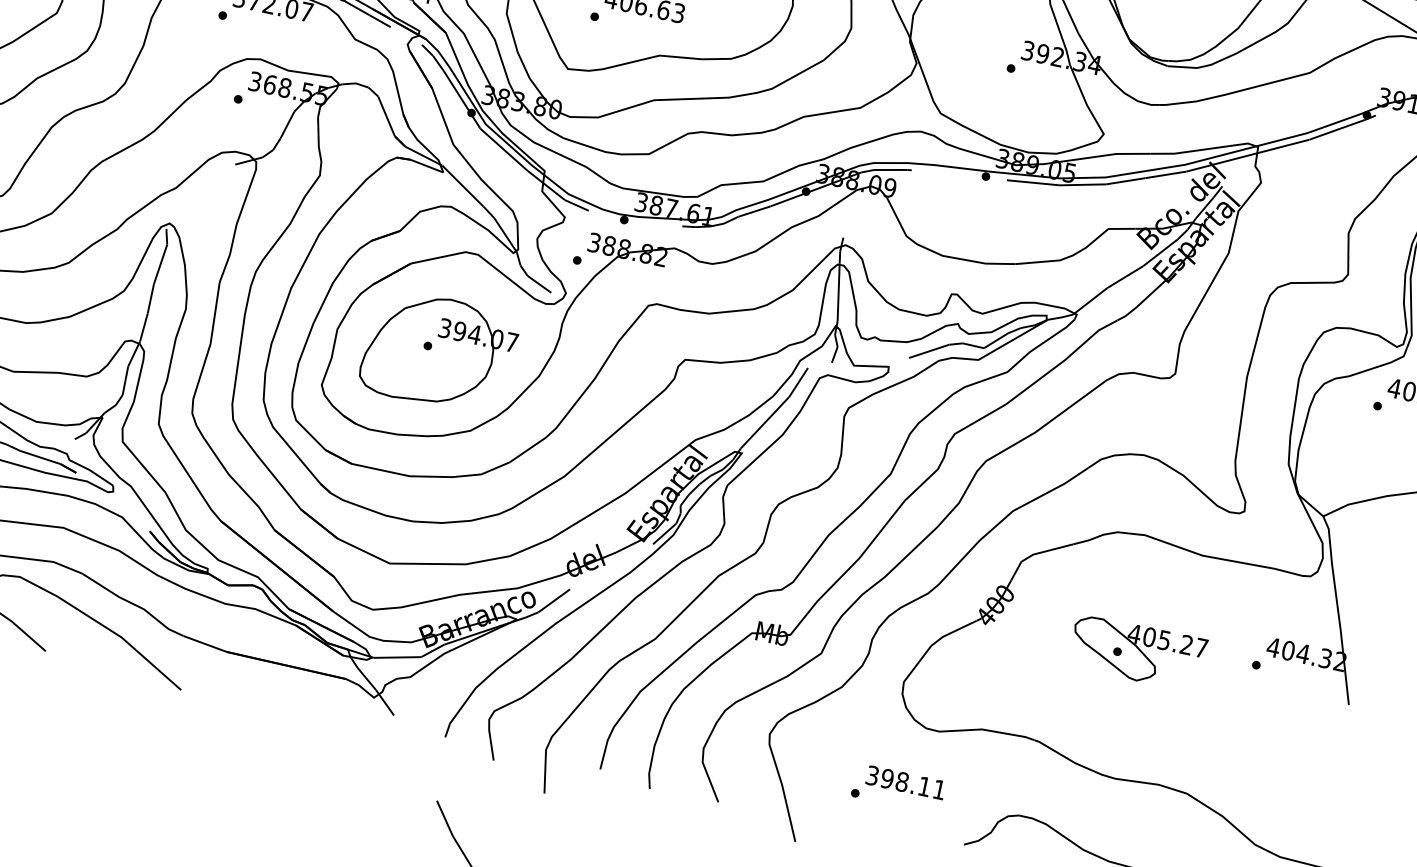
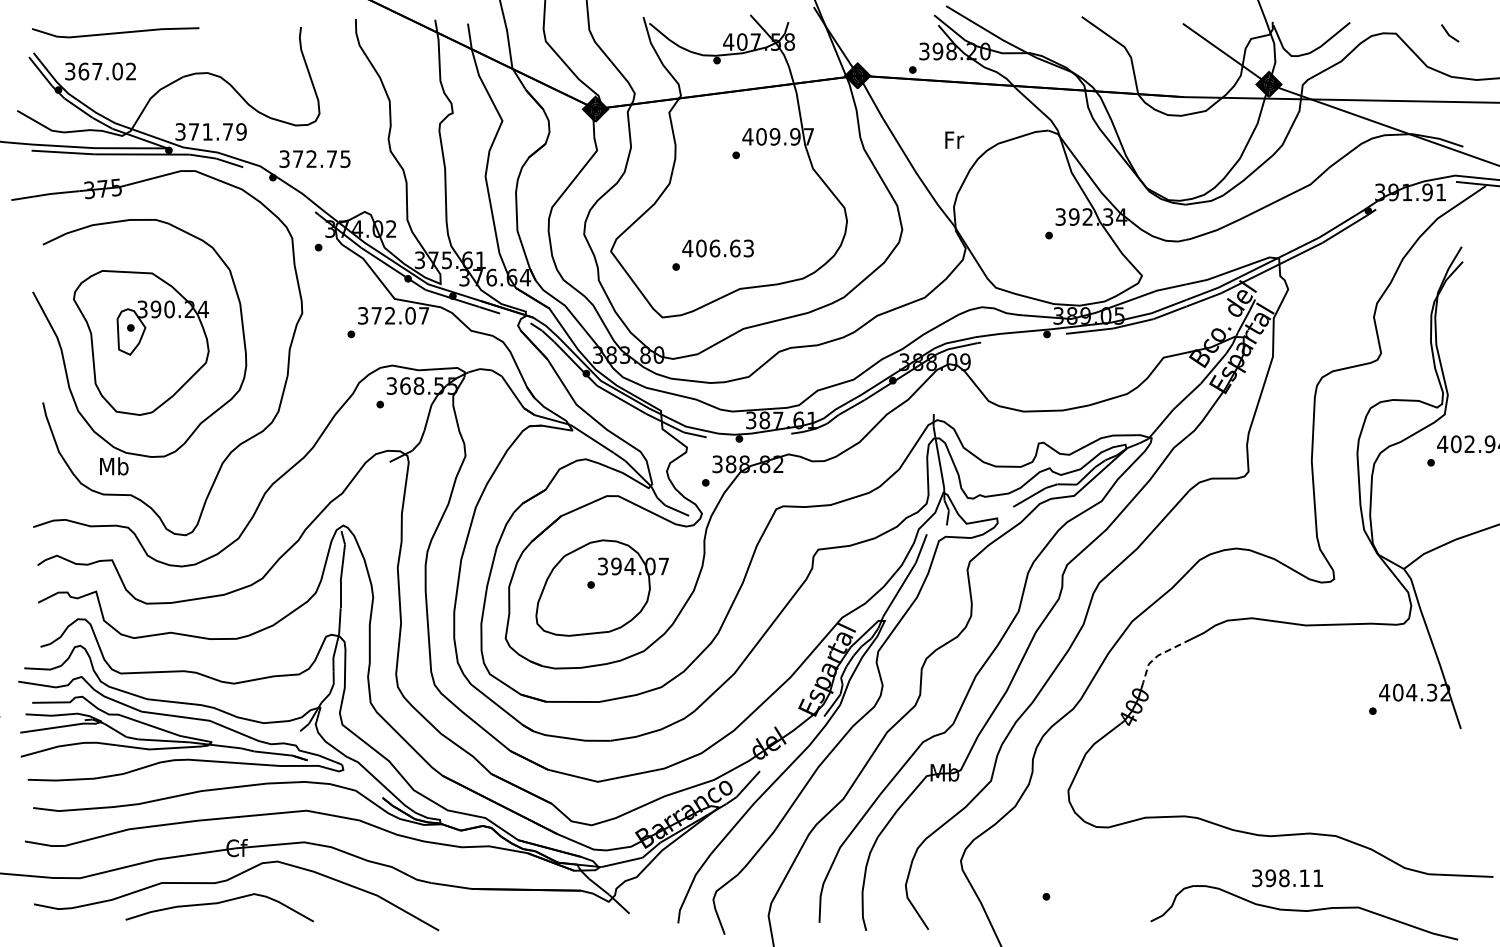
line: (1034, 554) -> (1158, 655), solid -> dashed
part: (1137, 653) -> (1266, 722), removed
text: (905, 783) -> (1287, 878), moved

